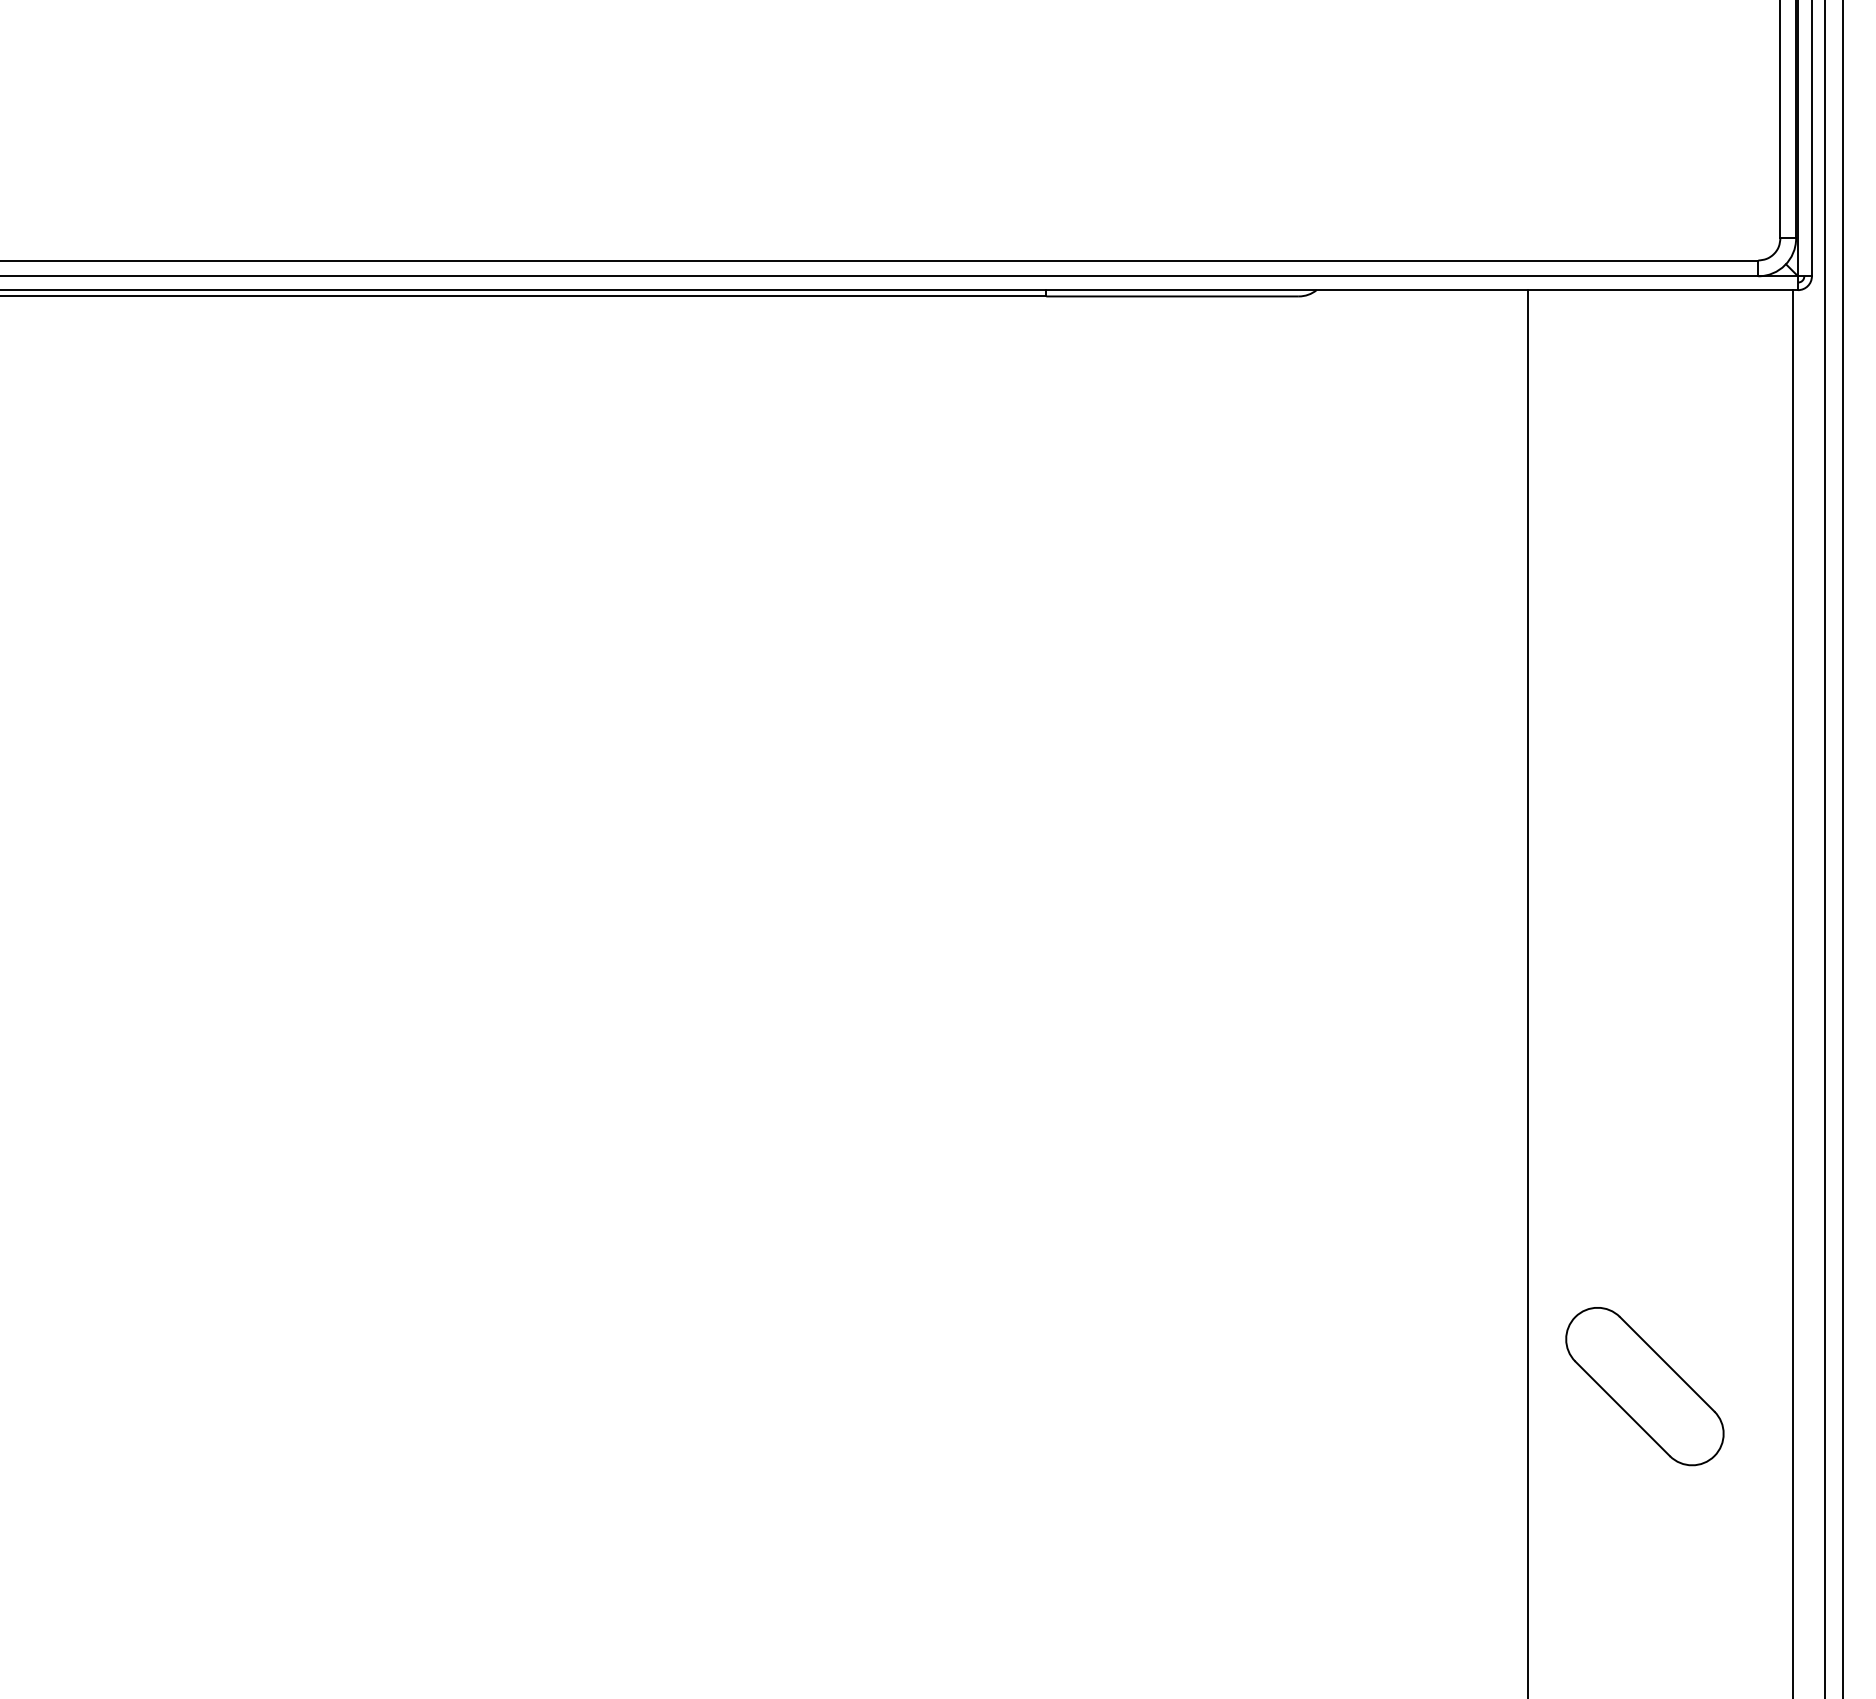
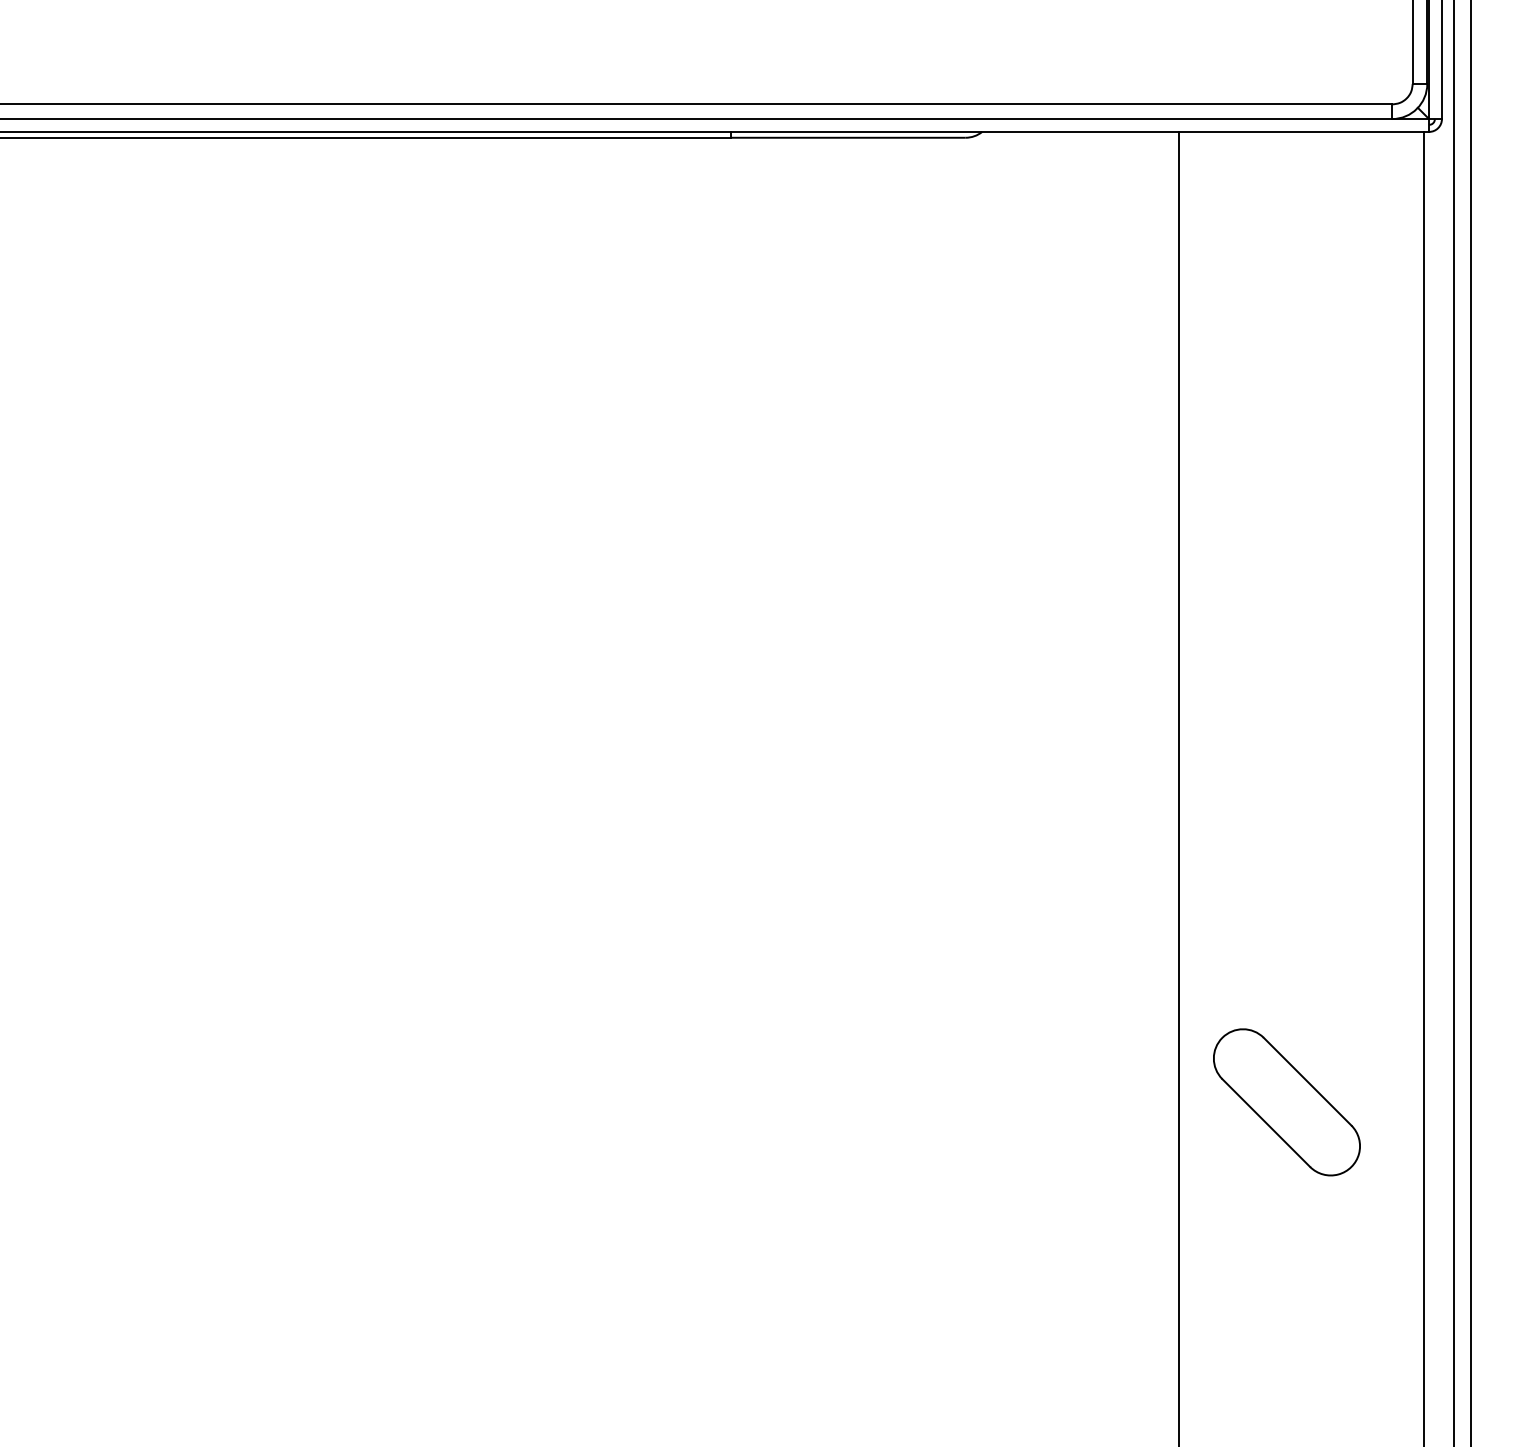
part: (1644, 1386) -> (1286, 1102), moved

